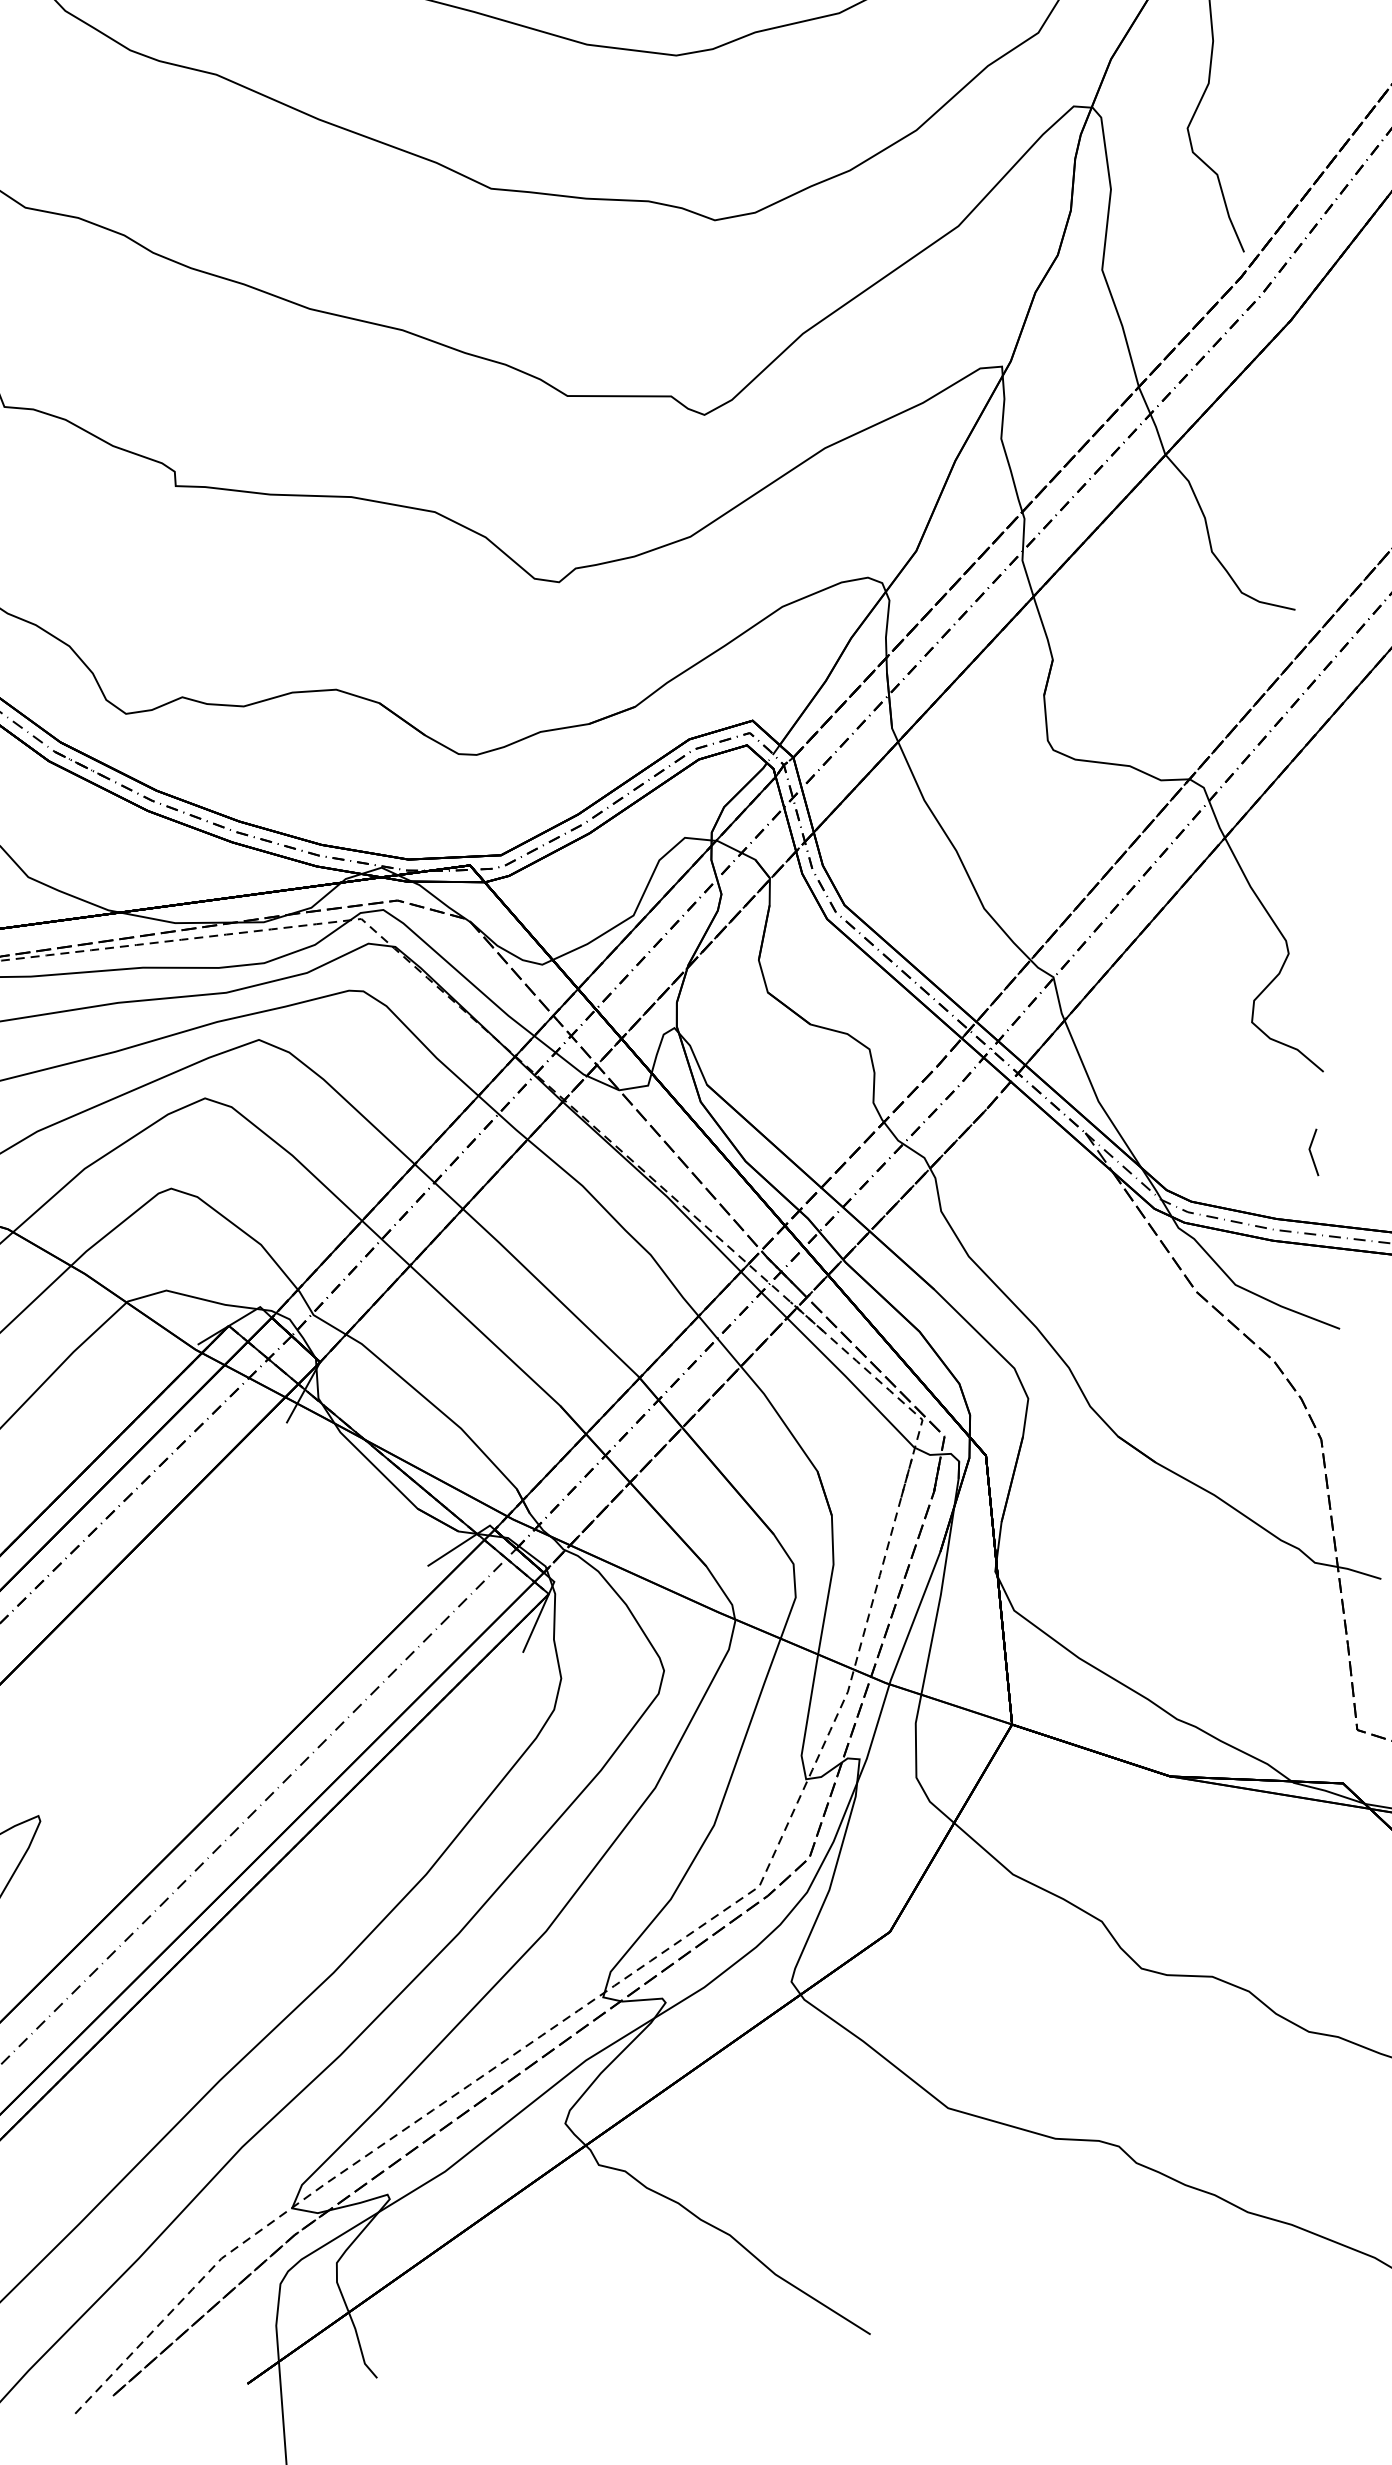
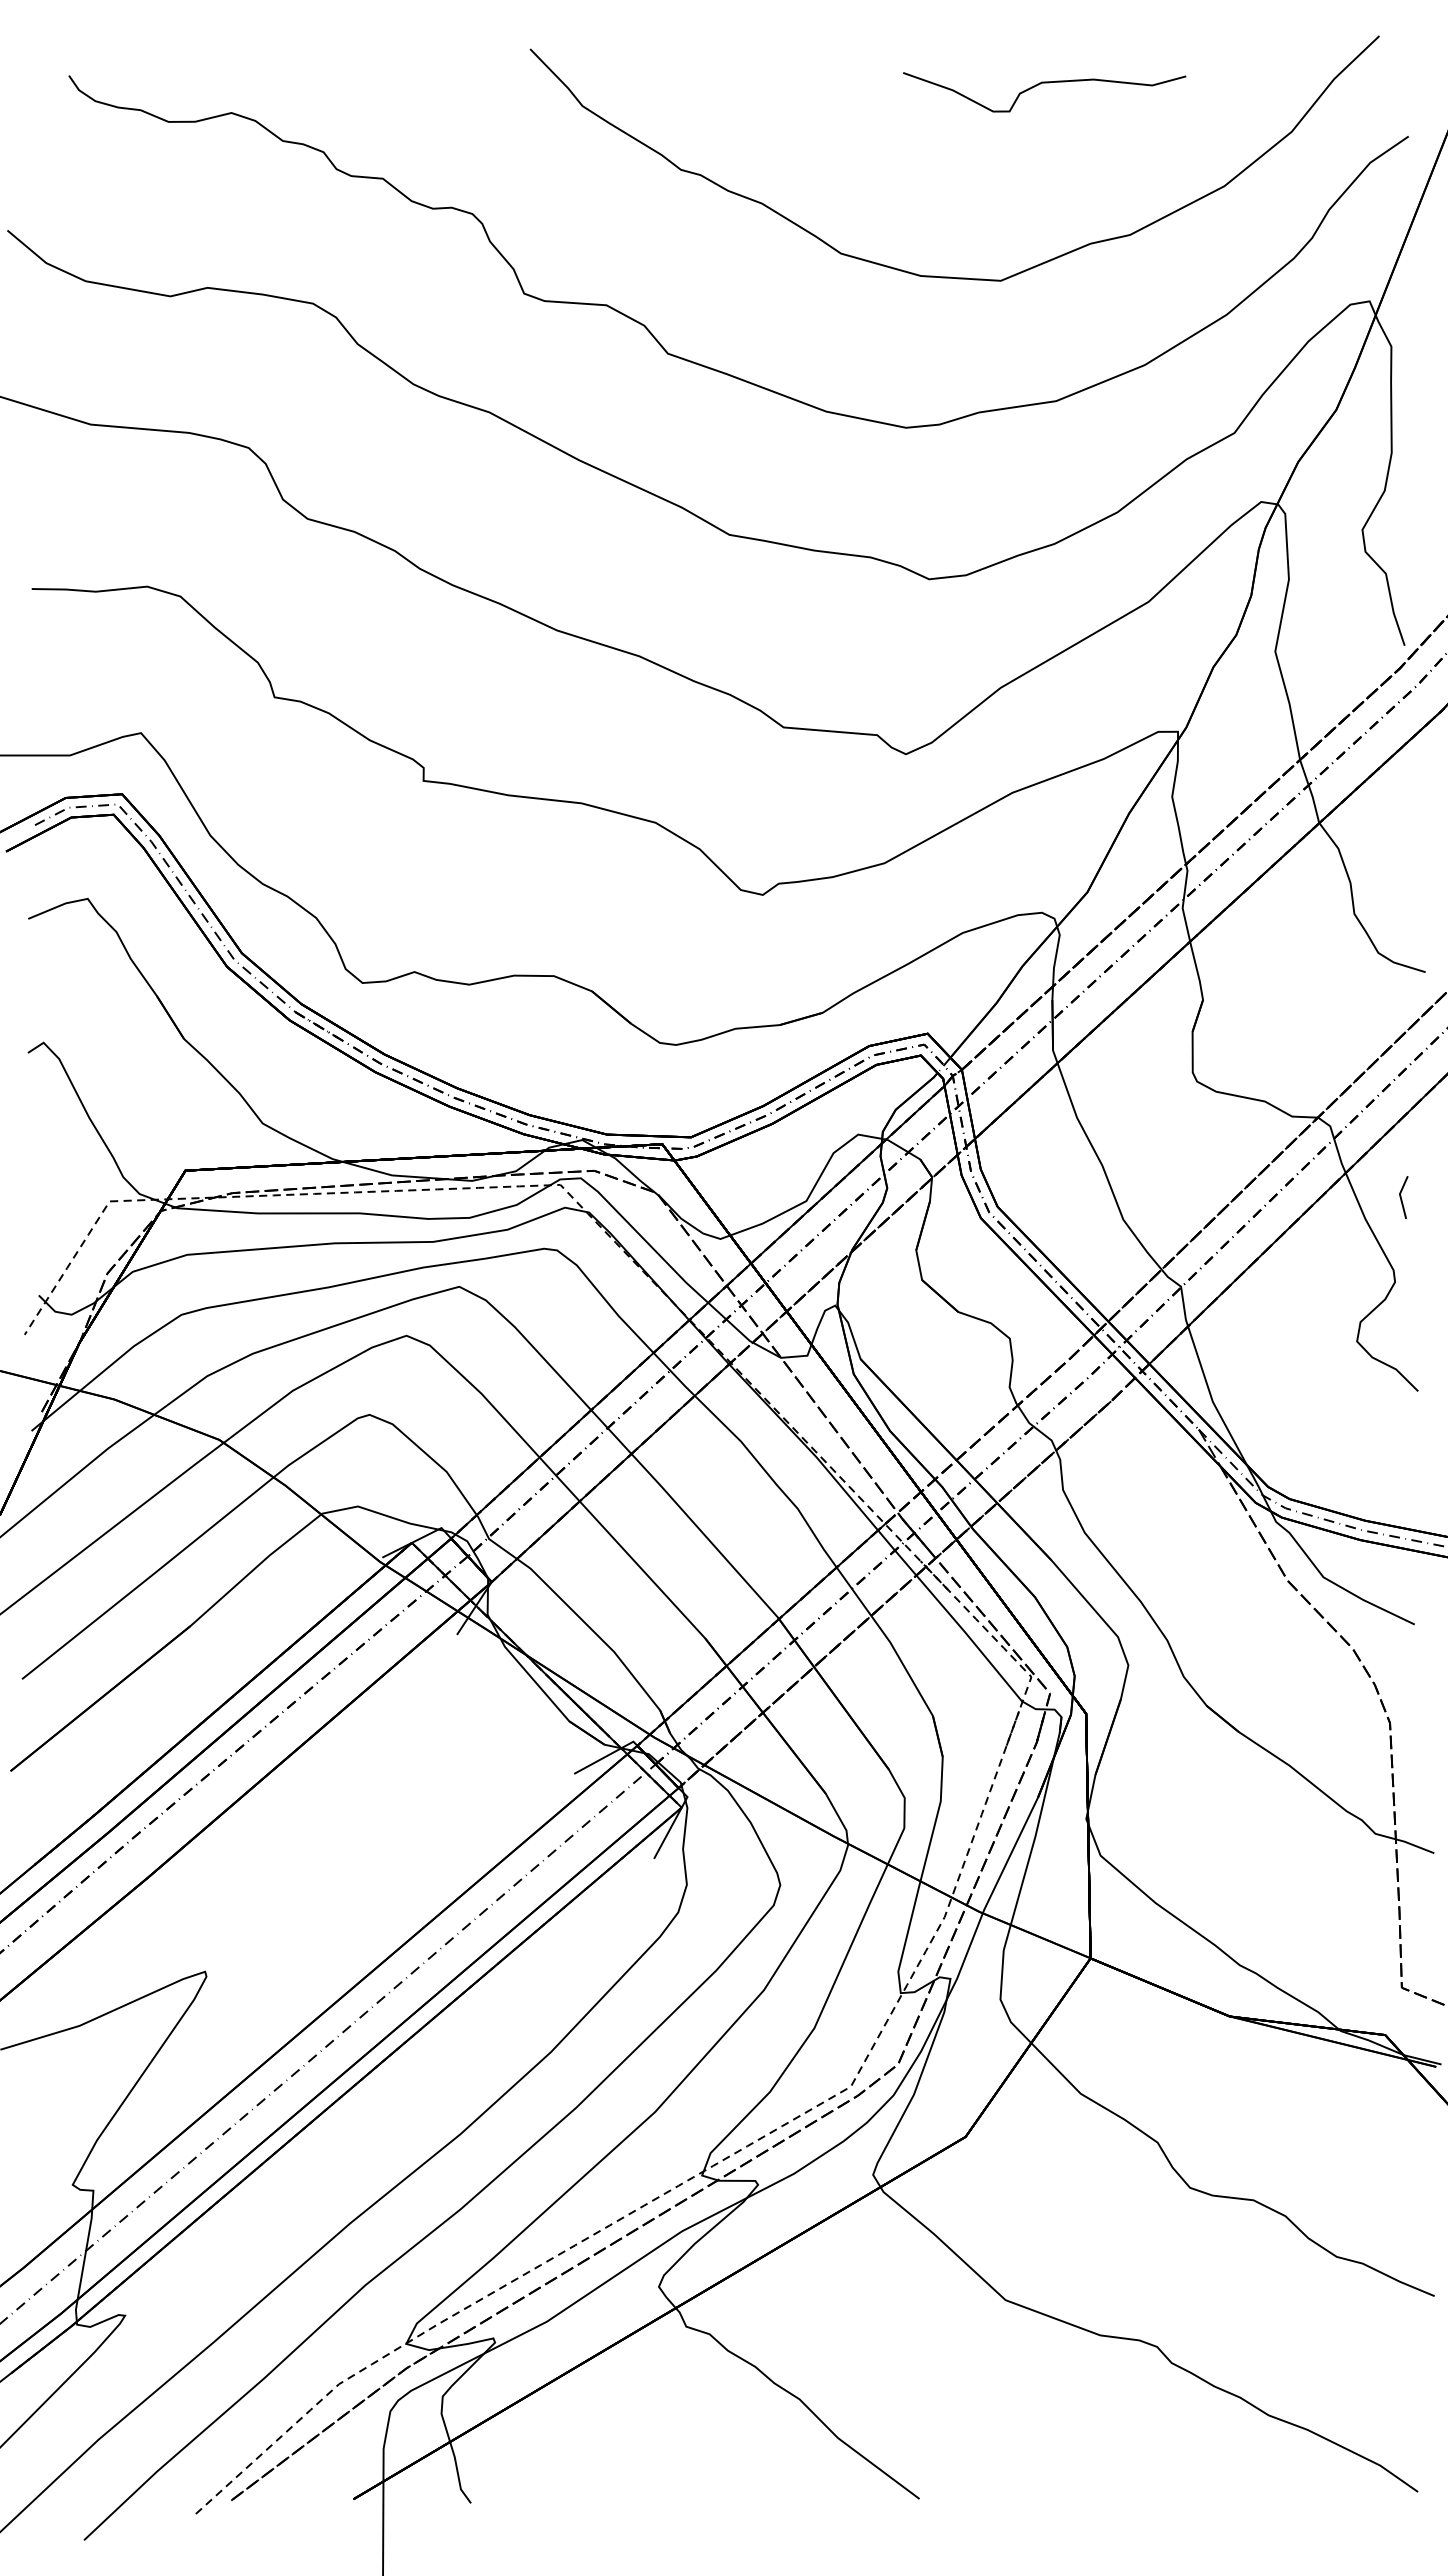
line: (1311, 1152) -> (1401, 1197), moved

